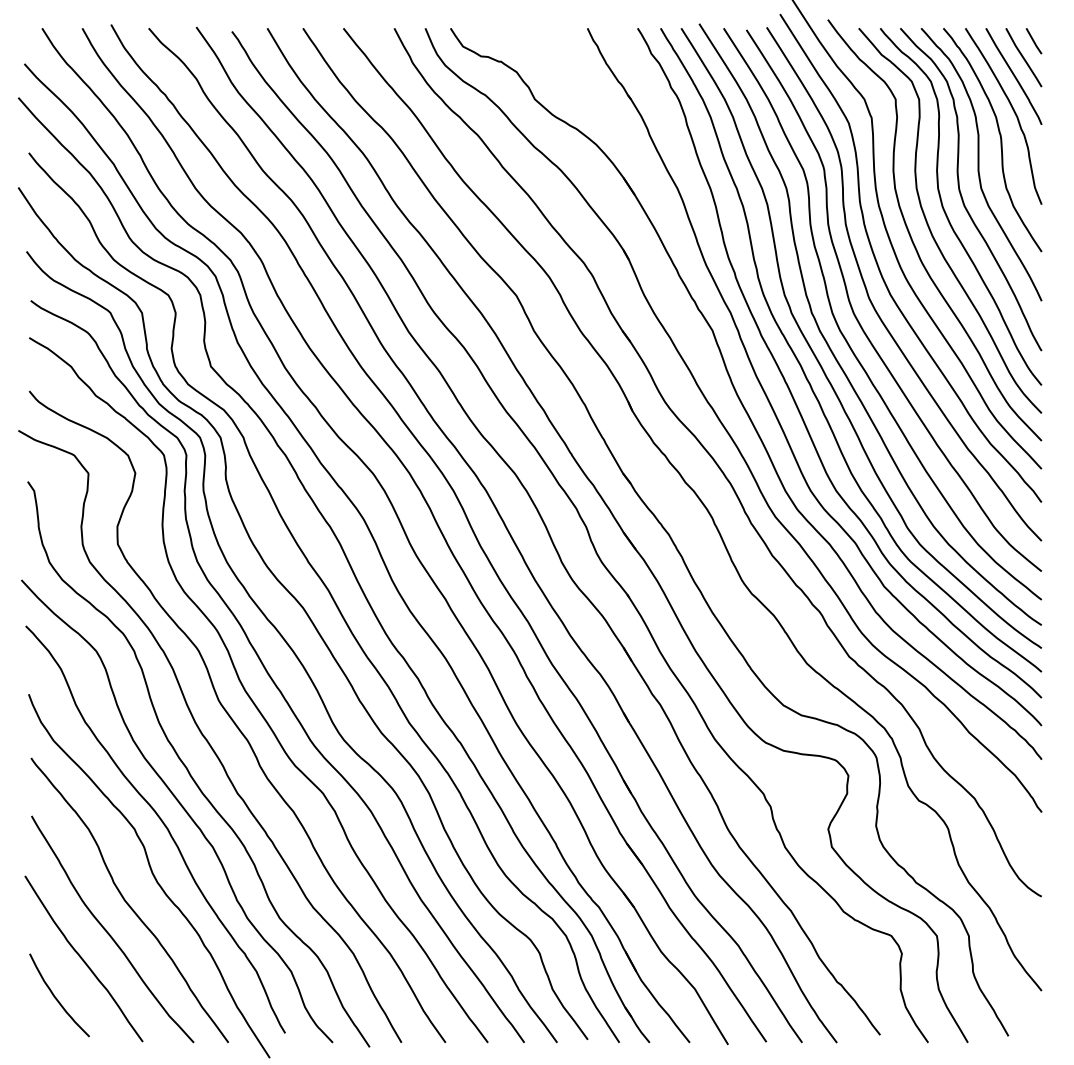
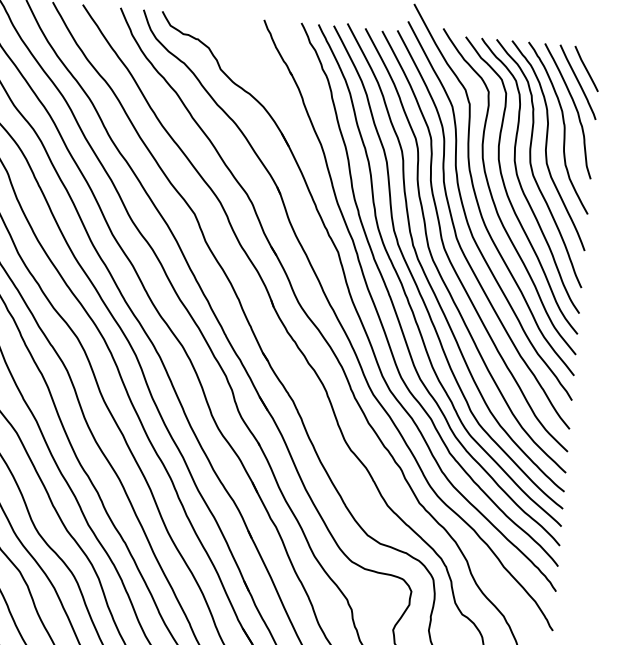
line: (1033, 41) -> (594, 57), removed

